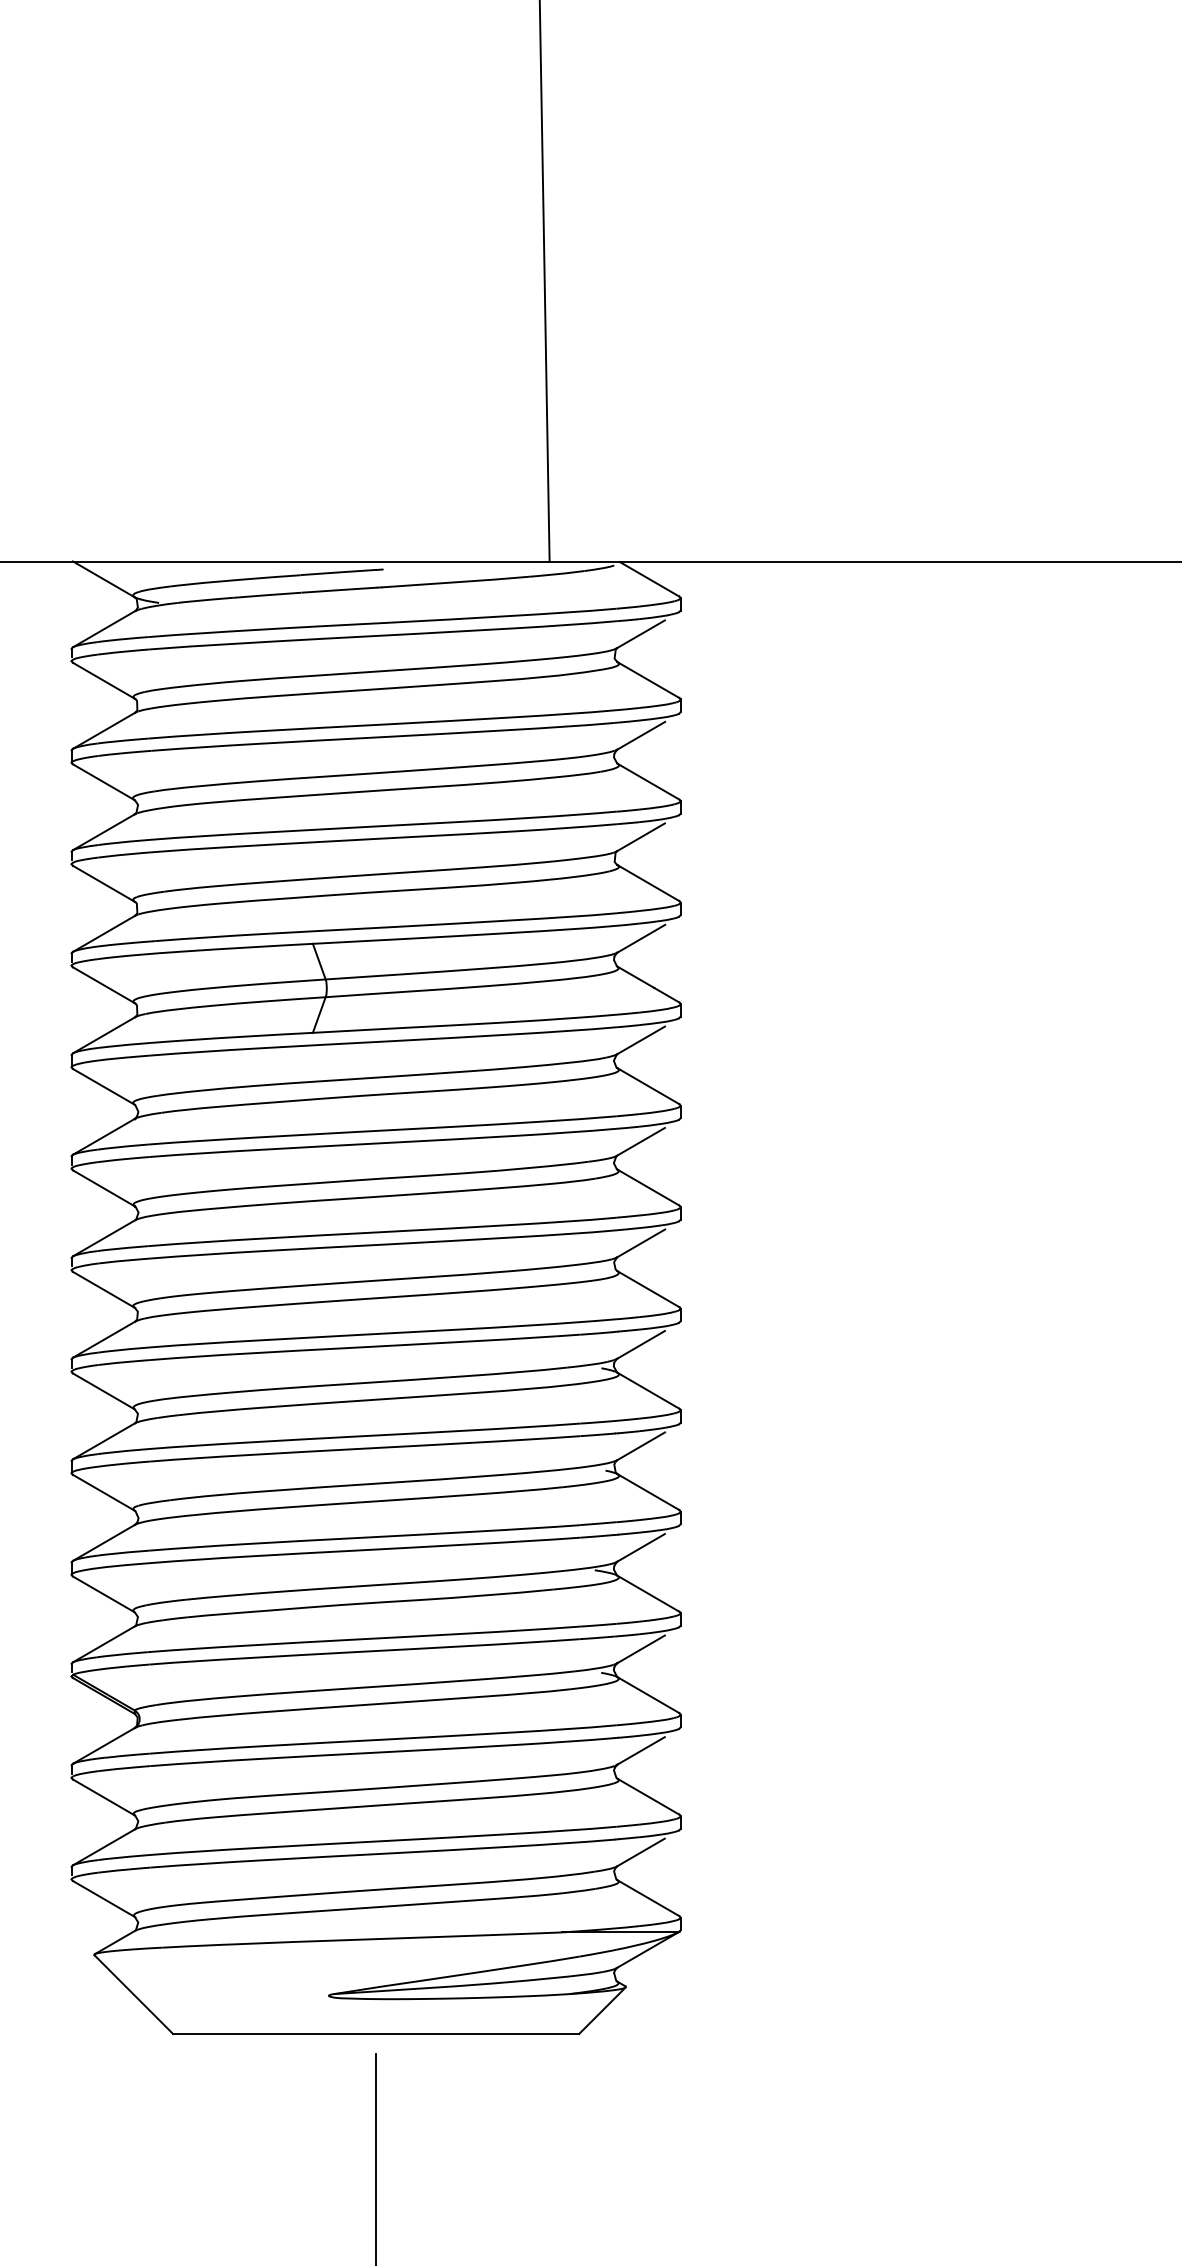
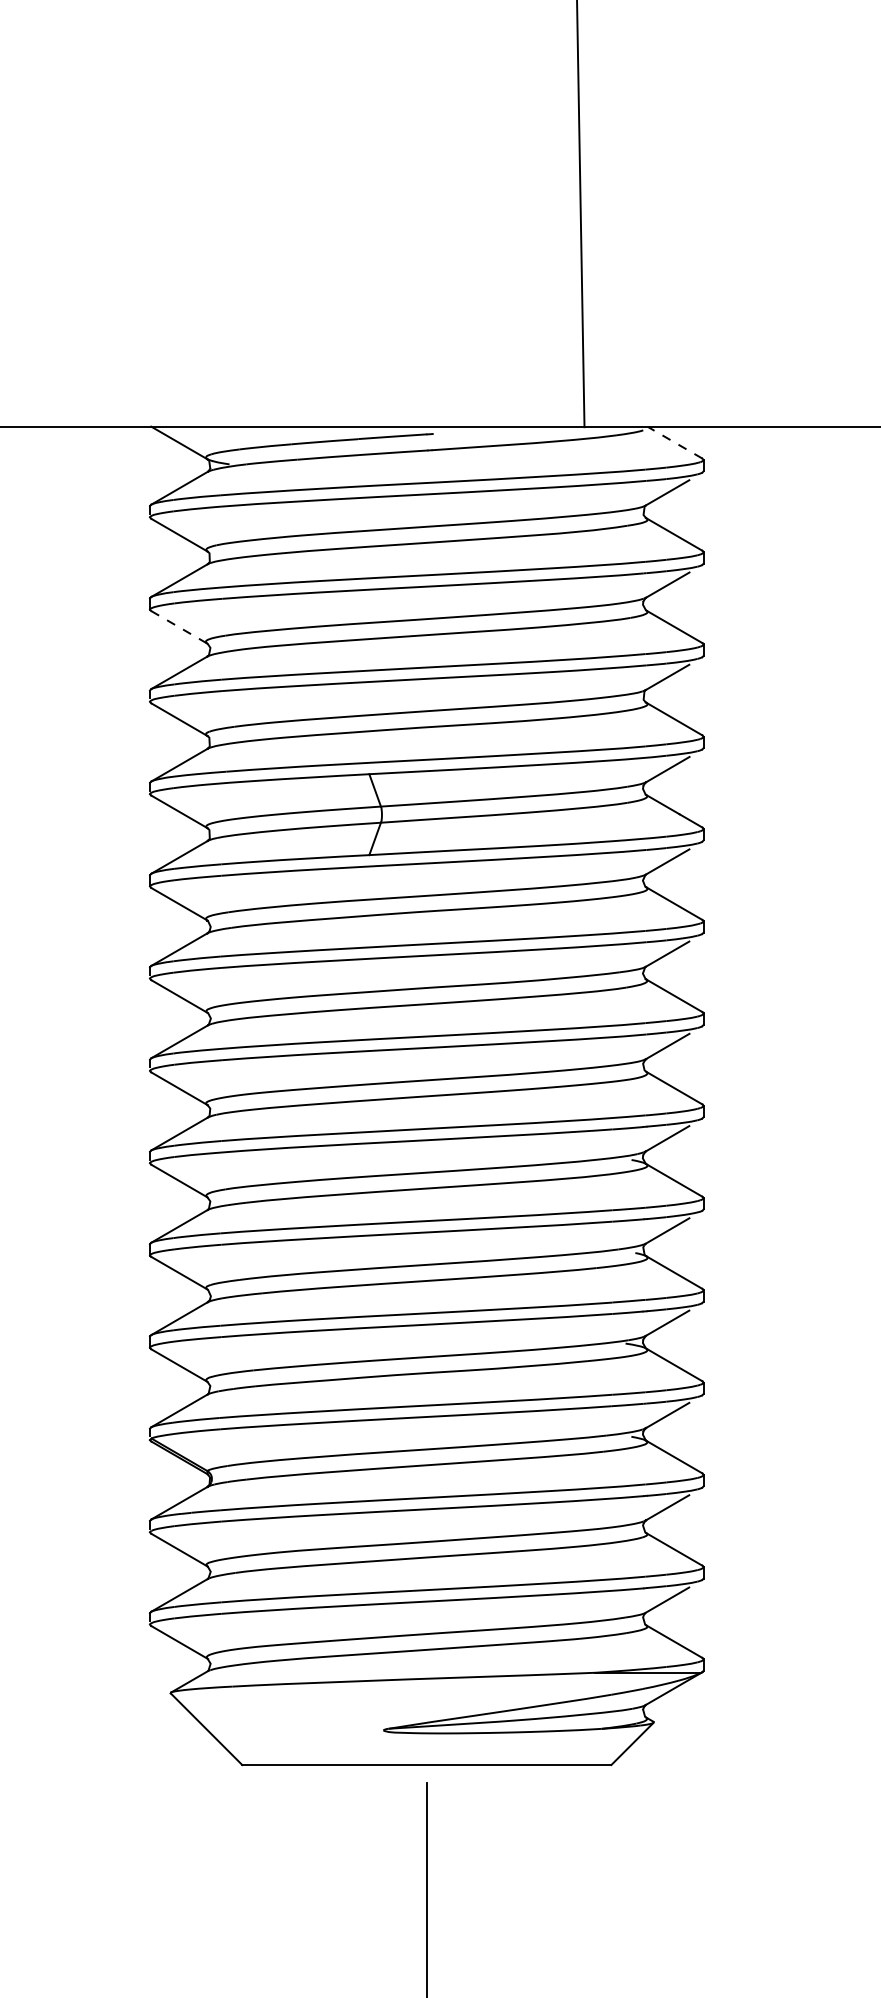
line: (649, 579) -> (675, 443), solid -> dashed
line: (103, 782) -> (179, 627), solid -> dashed

